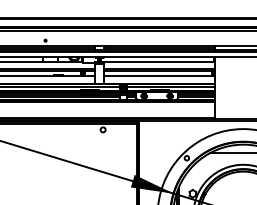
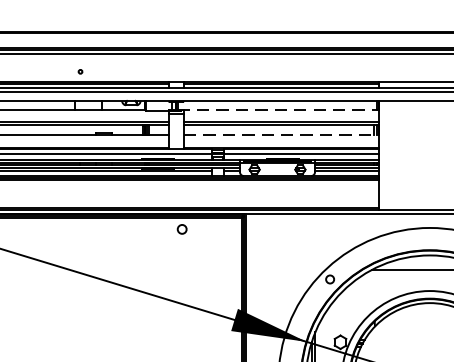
line: (158, 62) -> (279, 110), solid -> dashed
line: (159, 76) -> (281, 135), solid -> dashed

